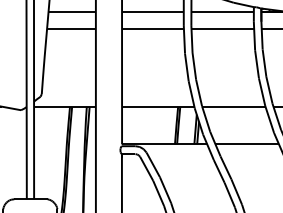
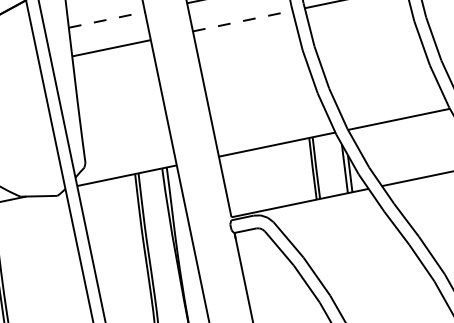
line: (72, 11) -> (107, 19), solid -> dashed
line: (152, 28) -> (241, 20), solid -> dashed

